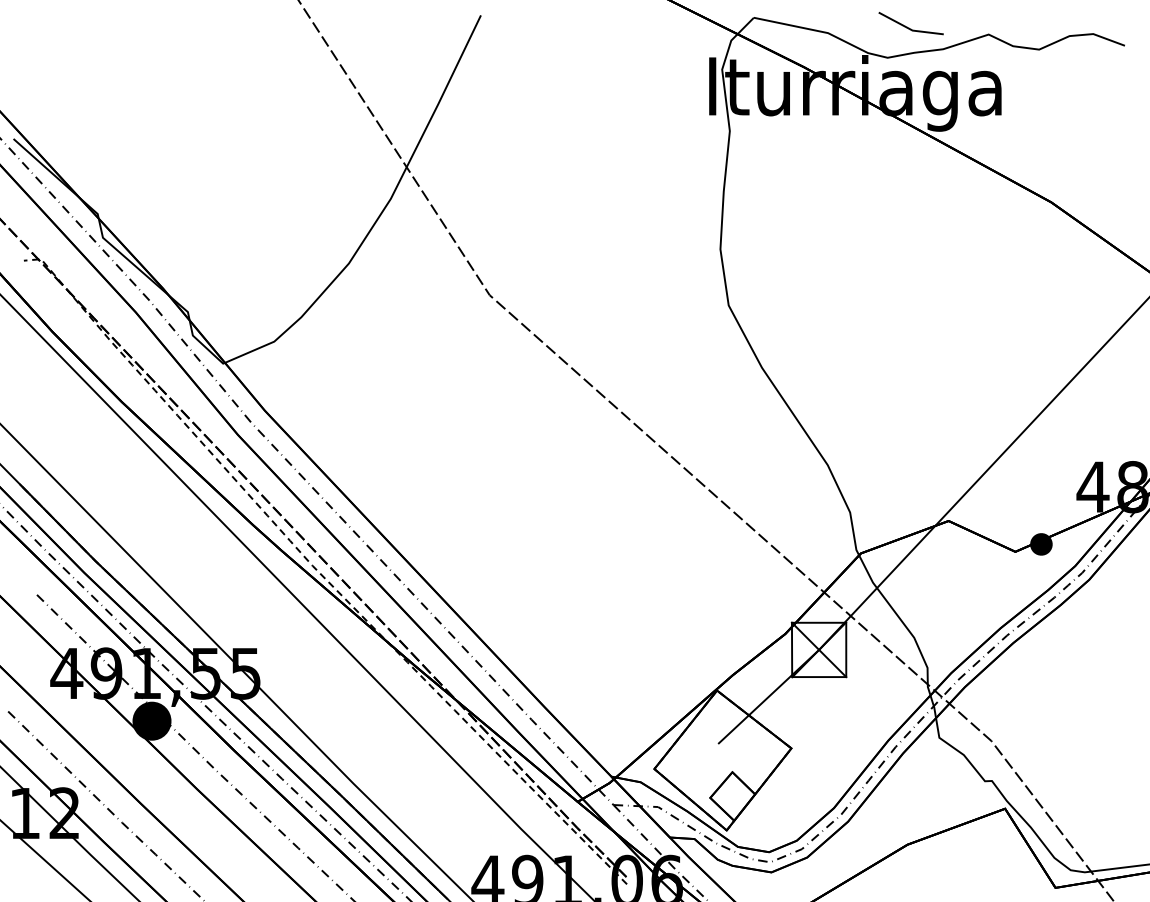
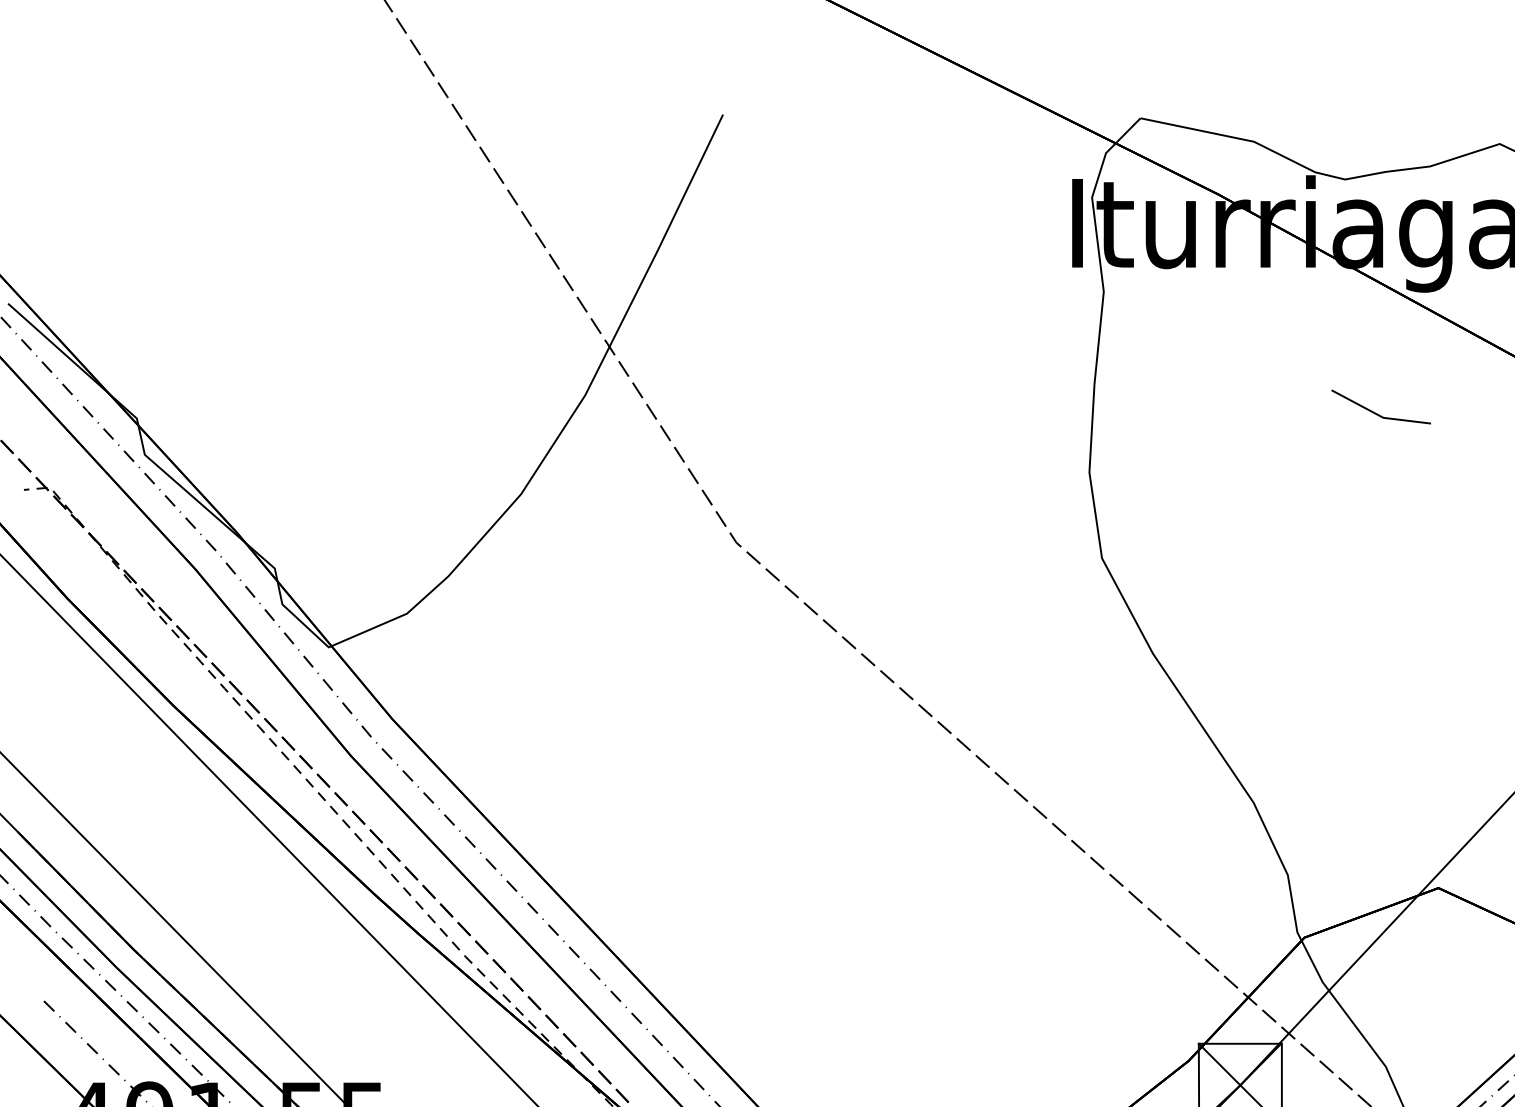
line: (909, 27) -> (1378, 413), moved

